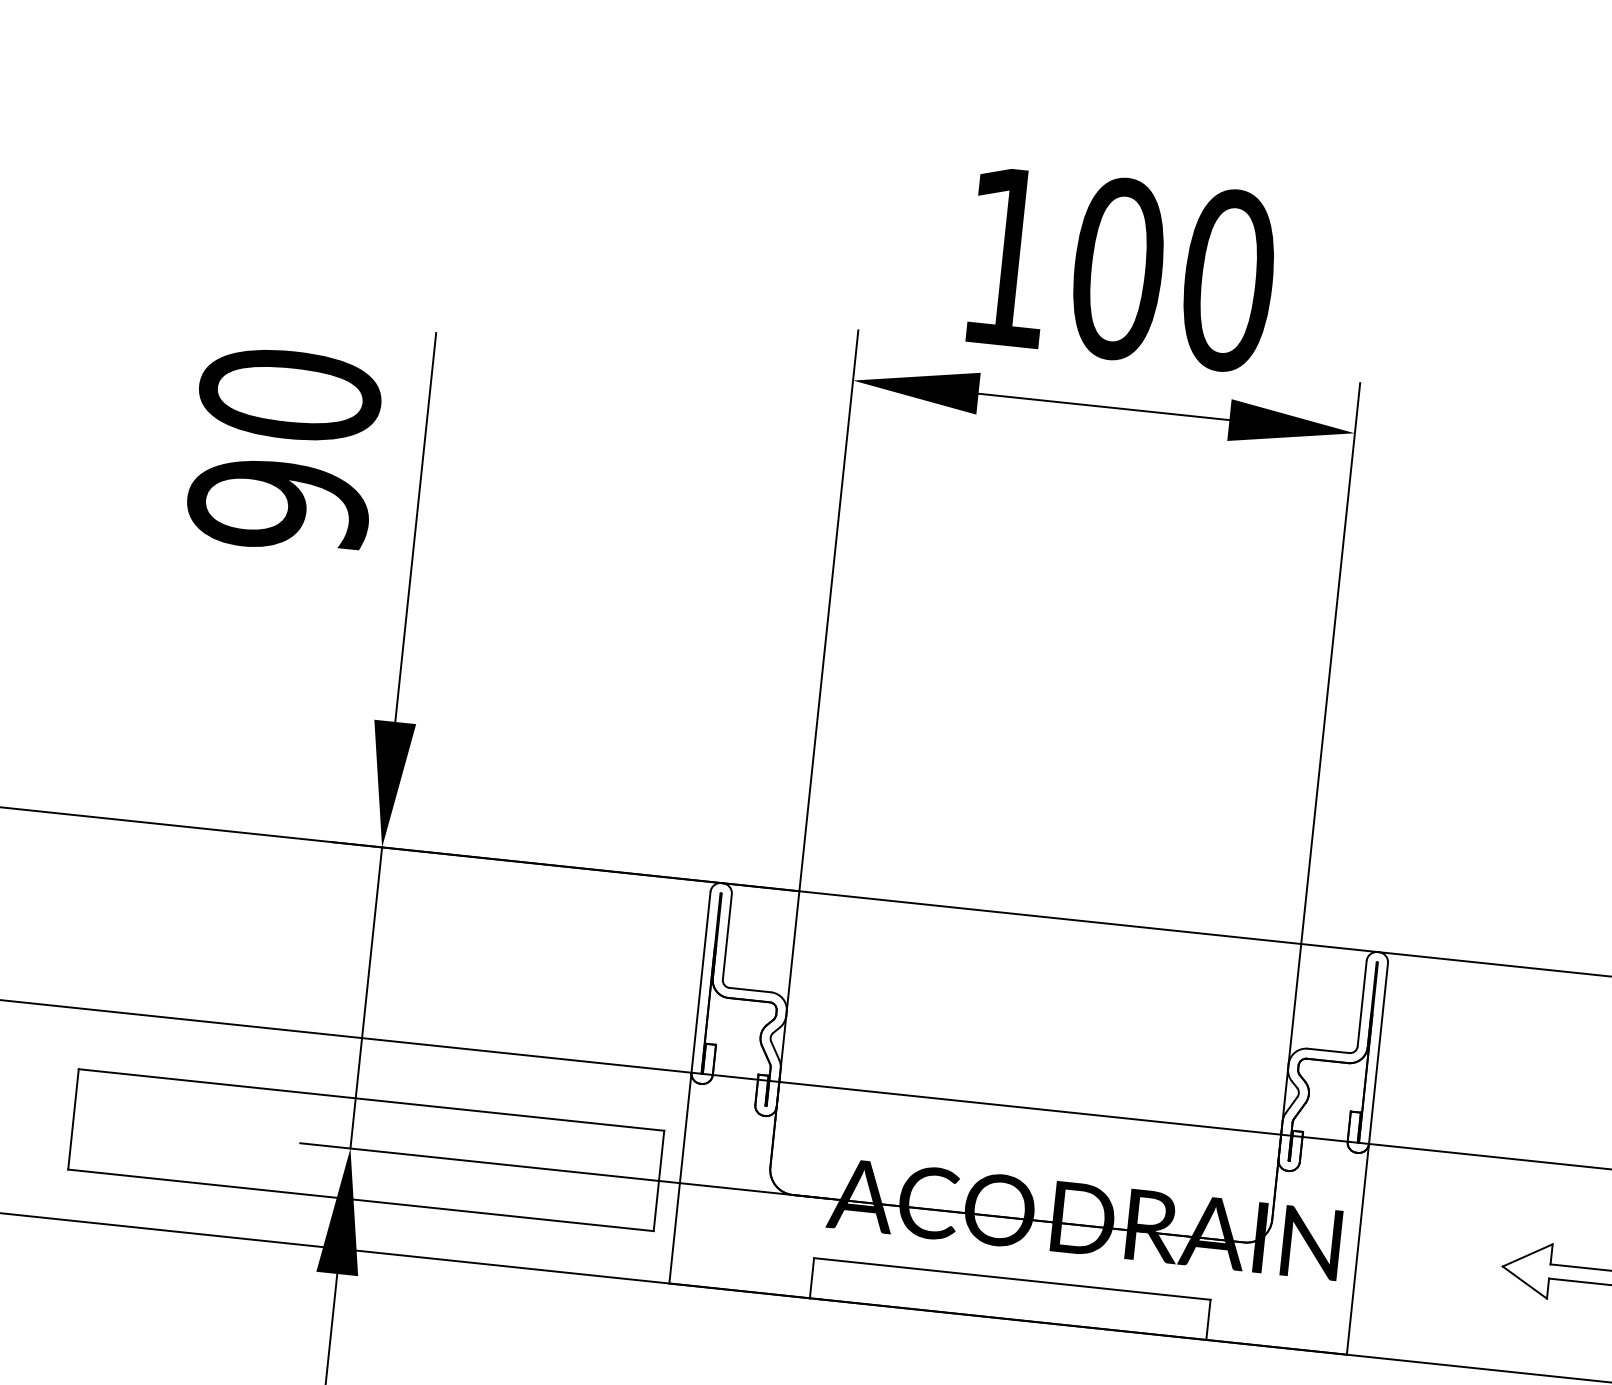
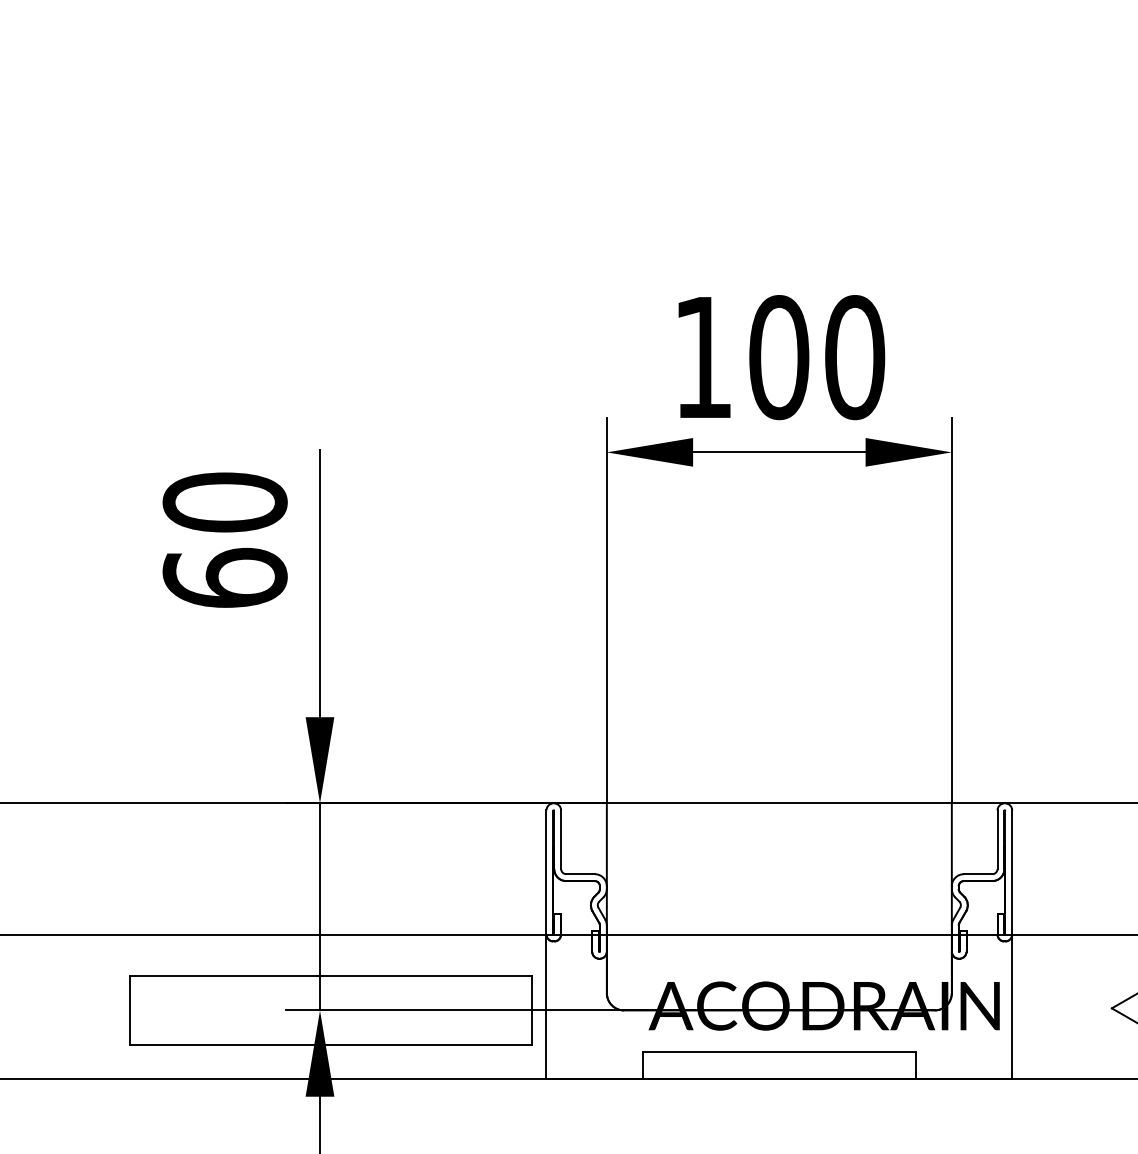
text: (277, 504) -> (224, 577), 90 -> 60

